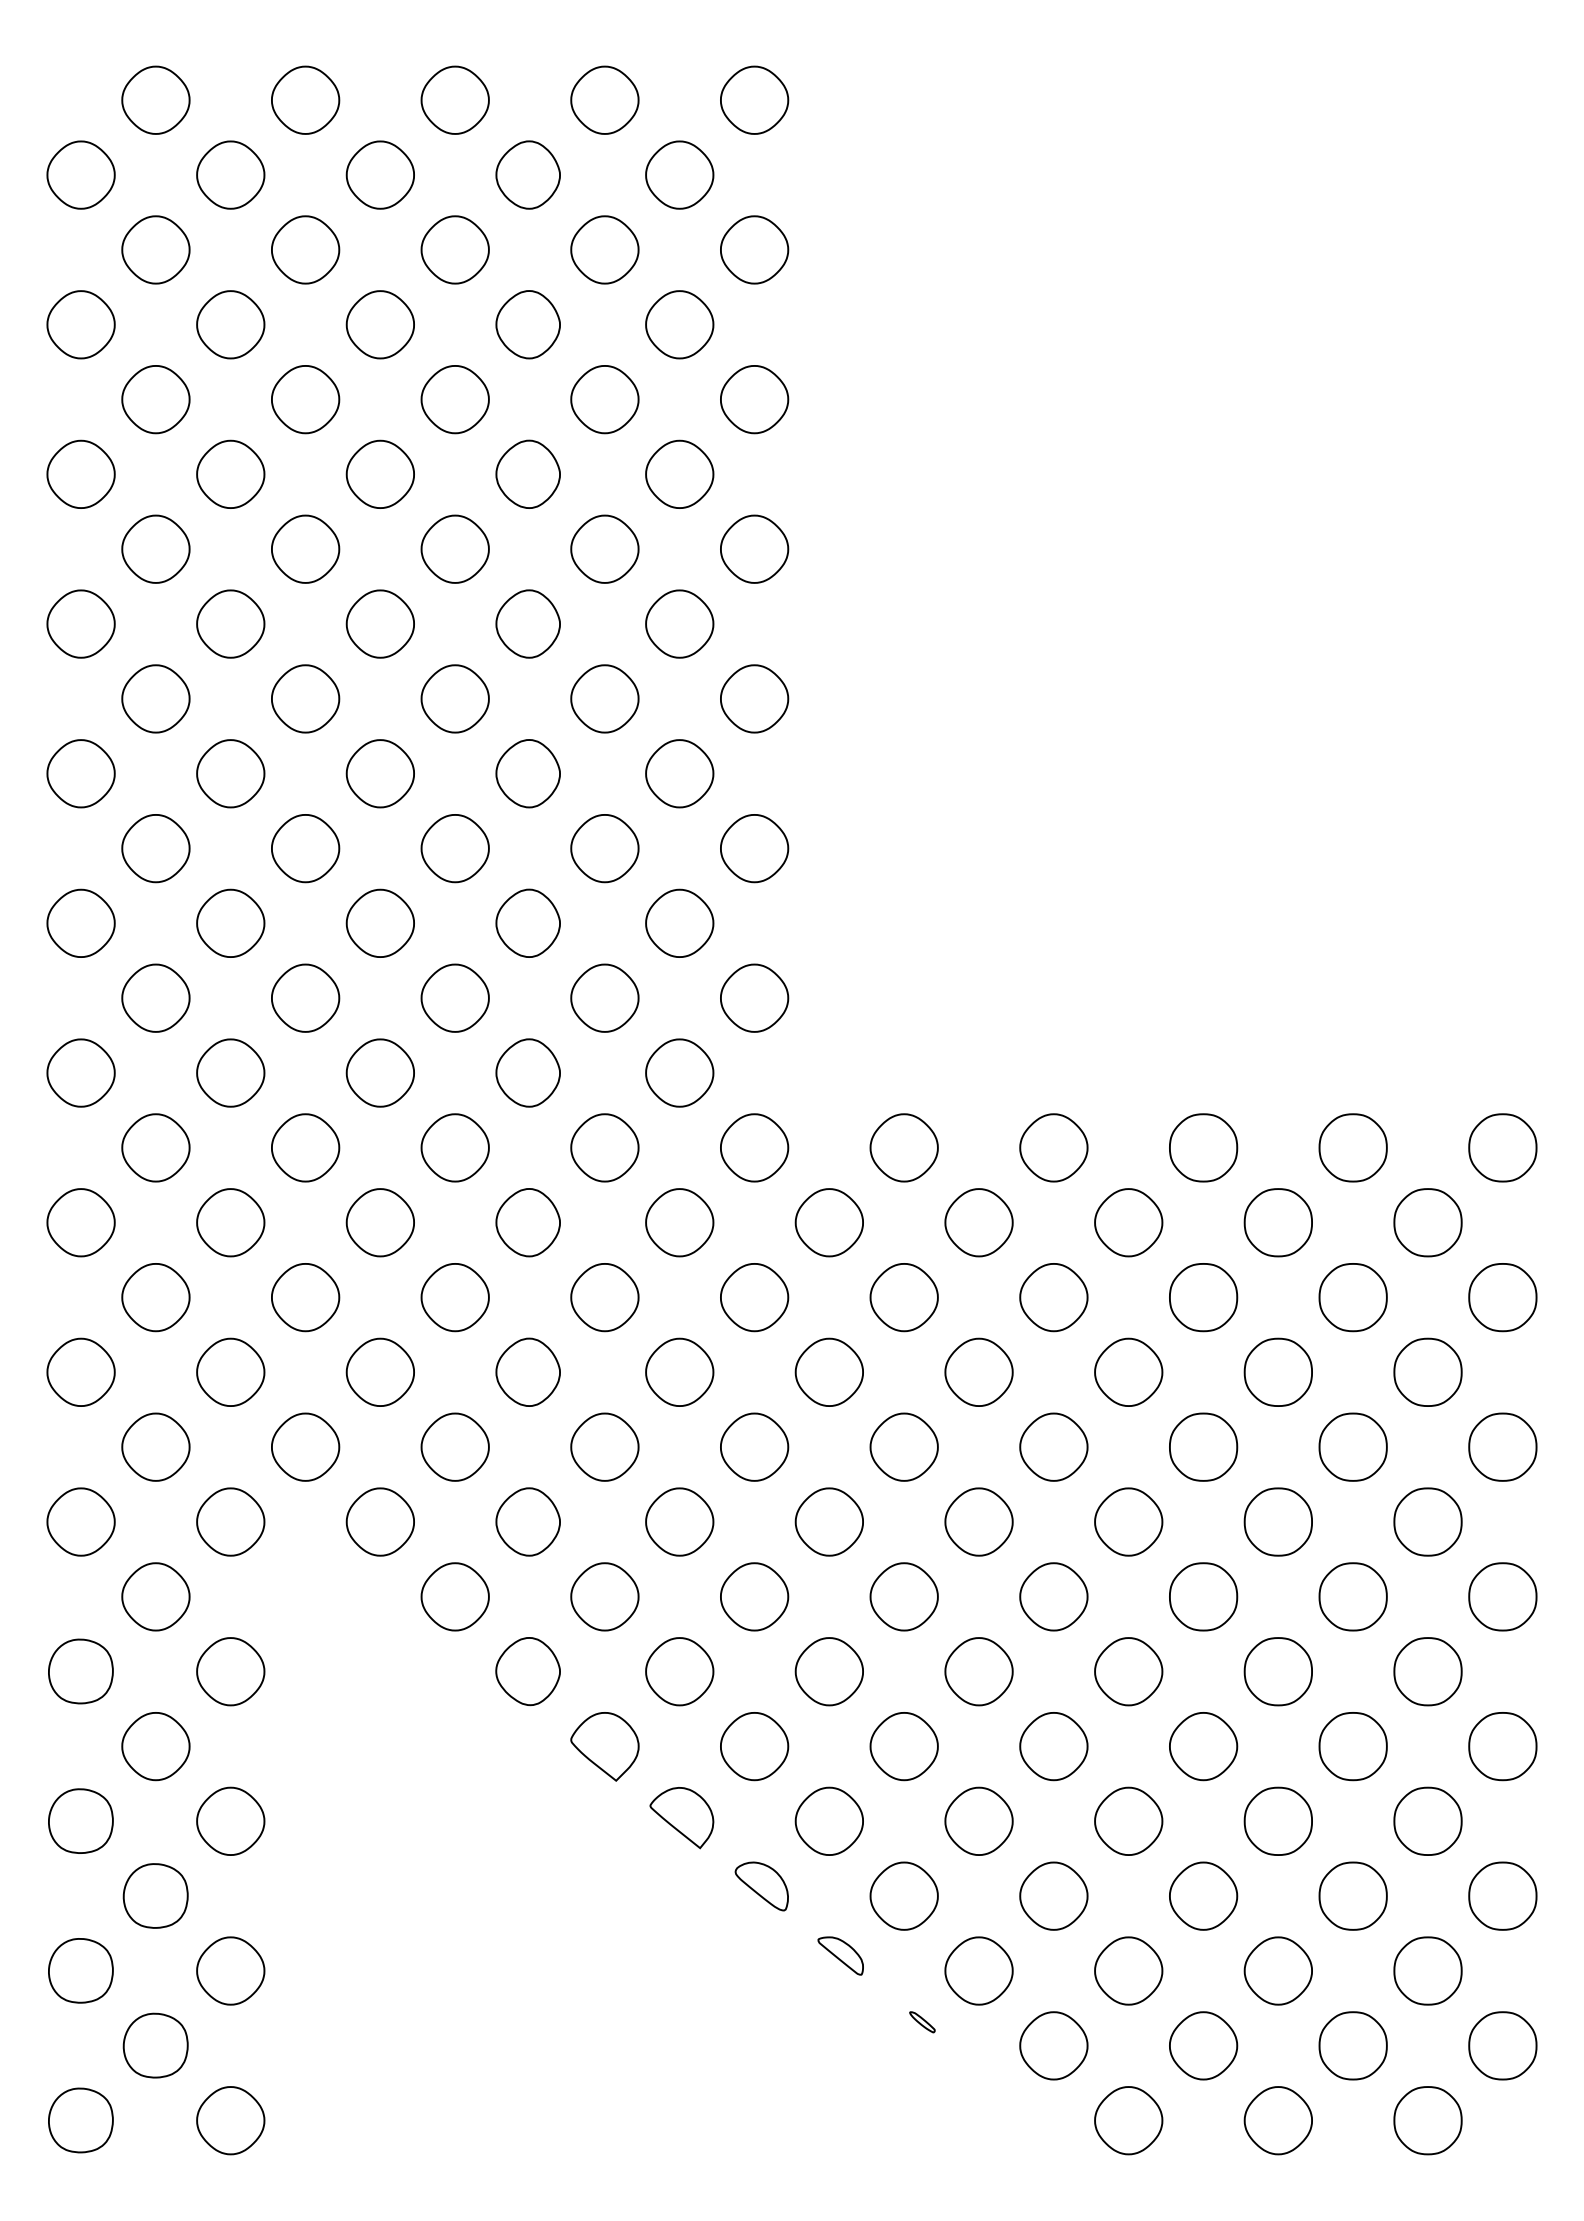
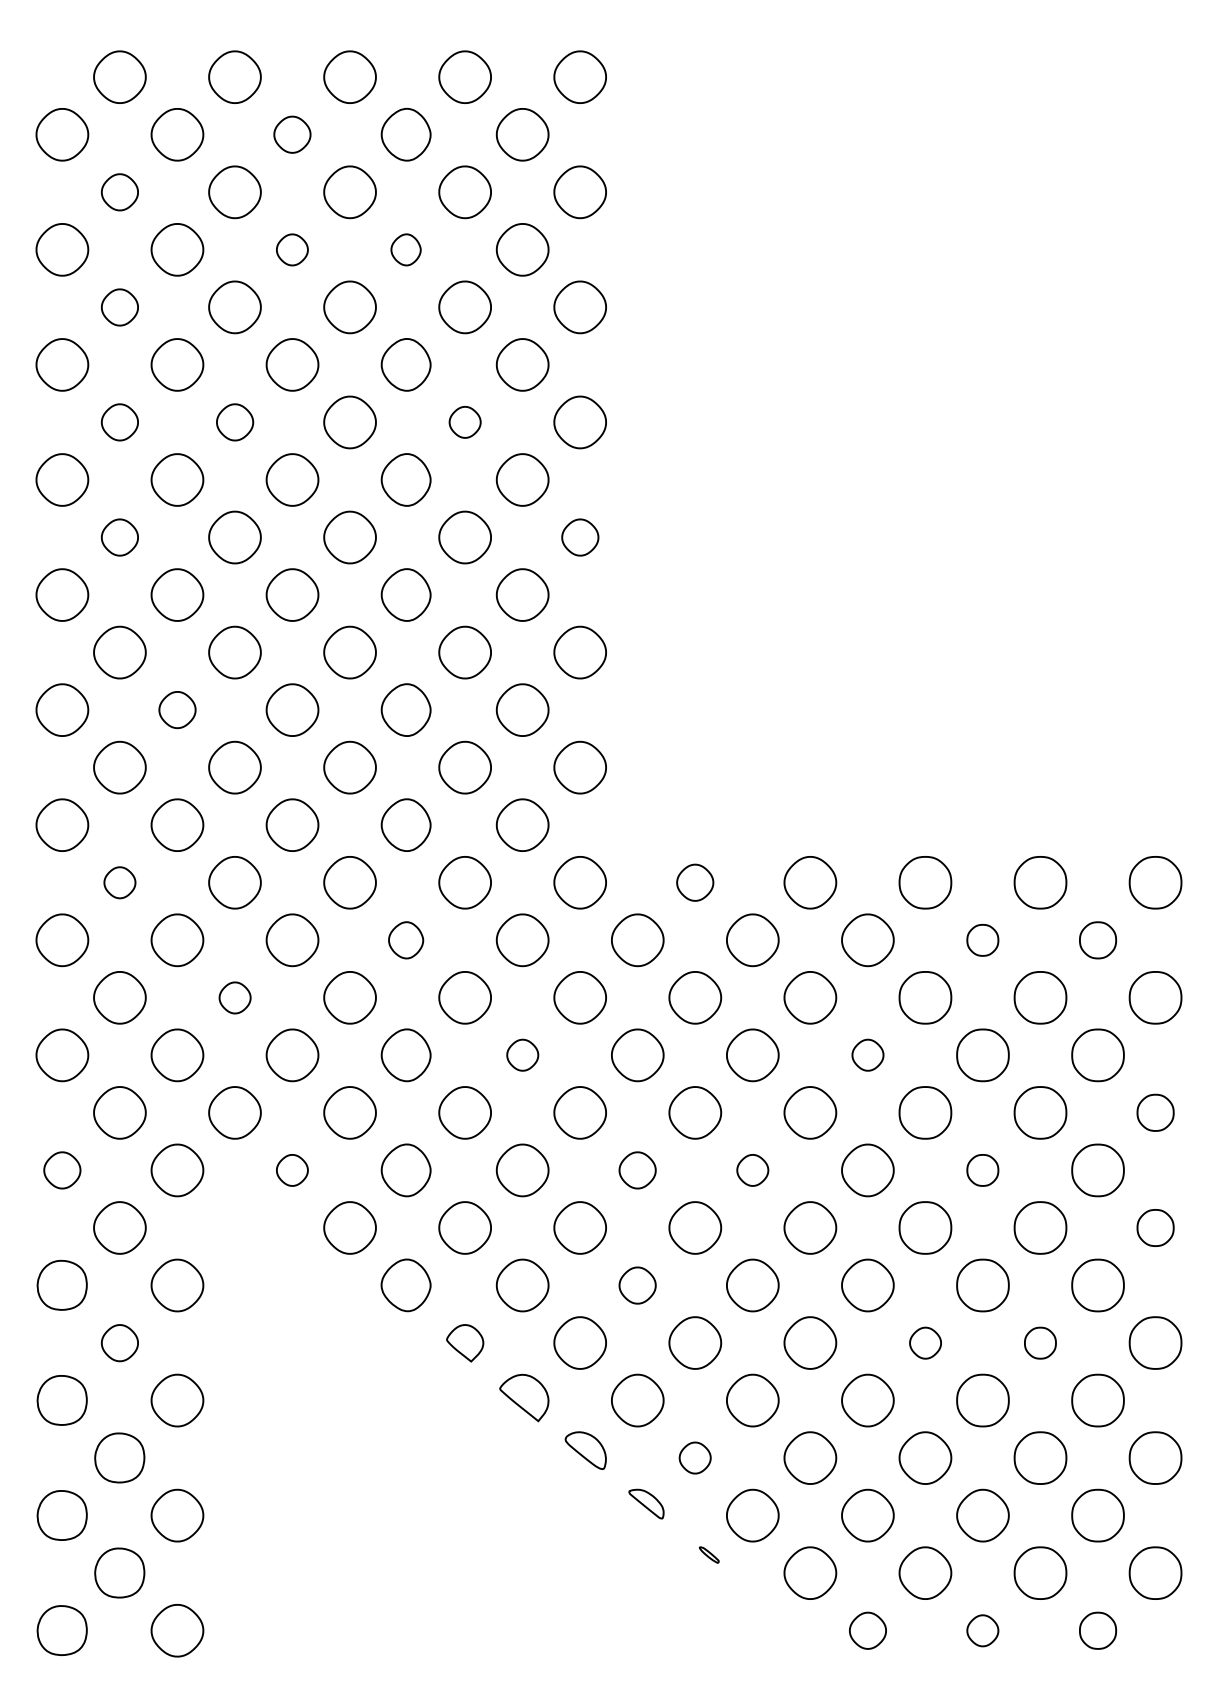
part: (379, 174) -> (291, 134), size x0.7
part: (155, 249) -> (119, 191), size x0.7
part: (379, 324) -> (291, 249), size x0.6
part: (527, 324) -> (405, 249), size x0.6
part: (155, 399) -> (119, 307), size x0.7
part: (155, 548) -> (119, 421), size x0.7
part: (305, 548) -> (234, 421), size x0.7
part: (604, 548) -> (464, 421), size x0.6
part: (155, 698) -> (119, 537), size x0.7
part: (754, 698) -> (580, 537), size x0.7
part: (230, 922) -> (177, 709), size x0.7
part: (155, 1147) -> (119, 882), size x0.6
part: (903, 1147) -> (694, 882), size x0.7
part: (527, 1222) -> (405, 940), size x0.7
part: (1277, 1222) -> (982, 940), size x0.6
part: (1427, 1222) -> (1097, 940), size x0.7
part: (305, 1297) -> (234, 997), size x0.6
part: (679, 1371) -> (522, 1054), size x0.6
part: (1128, 1371) -> (867, 1054), size x0.6
part: (1502, 1446) -> (1155, 1112), size x0.7
part: (80, 1521) -> (61, 1170), size x0.7
part: (379, 1521) -> (291, 1170), size x0.6
part: (828, 1521) -> (637, 1170), size x0.7
part: (978, 1521) -> (752, 1170), size x0.6
part: (1277, 1521) -> (982, 1170), size x0.6
part: (1502, 1596) -> (1155, 1227), size x0.7
part: (828, 1671) -> (637, 1285), size x0.7
part: (155, 1746) -> (119, 1343), size x0.7
part: (604, 1746) -> (464, 1343), size x0.7
part: (1203, 1746) -> (925, 1343), size x0.6
part: (1352, 1746) -> (1039, 1343), size x0.6
part: (903, 1895) -> (694, 1457), size x0.6
part: (1128, 2120) -> (867, 1630), size x0.7
part: (1277, 2120) -> (982, 1630), size x0.6
part: (1427, 2120) -> (1097, 1630), size x0.7

